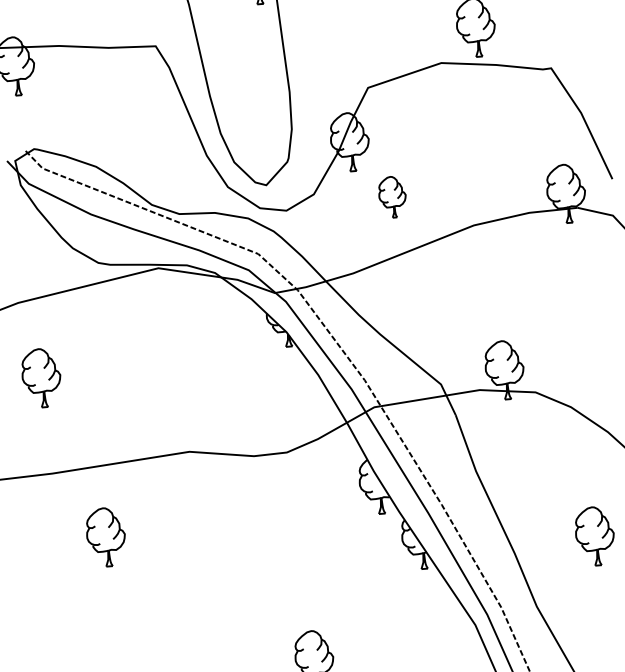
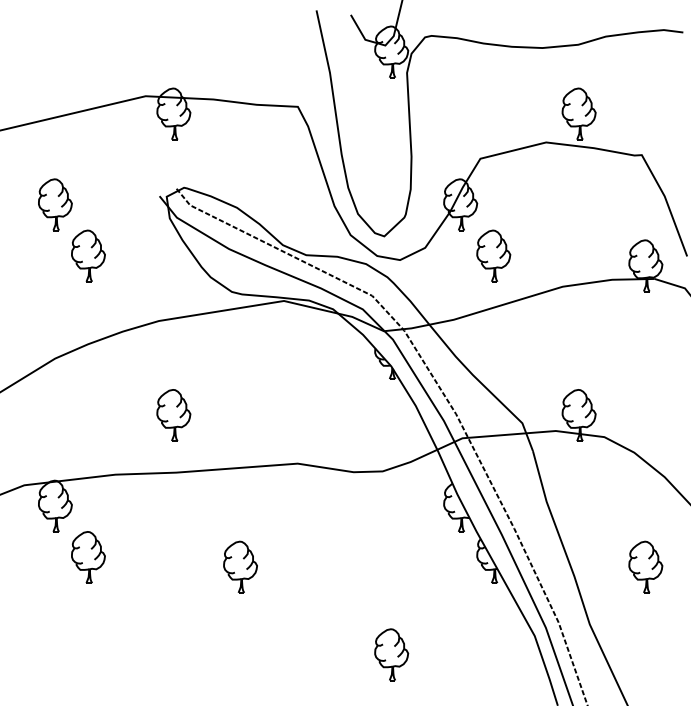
part: (392, 196) -> (493, 255), size x1.43
part: (41, 378) -> (173, 415), moved
part: (106, 536) -> (240, 566), moved

